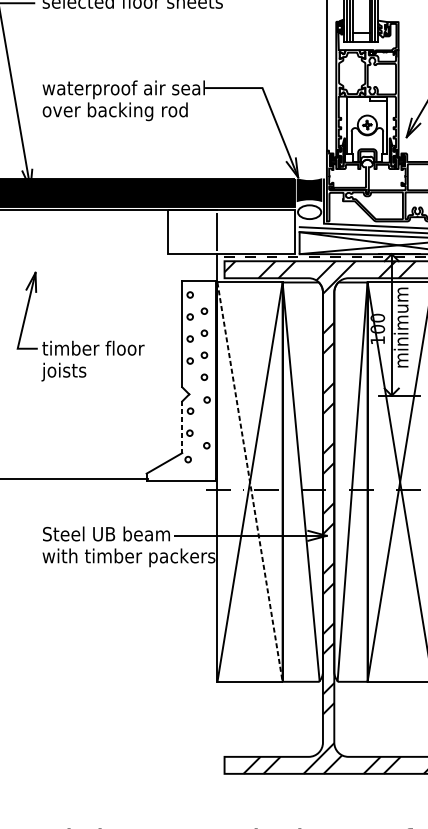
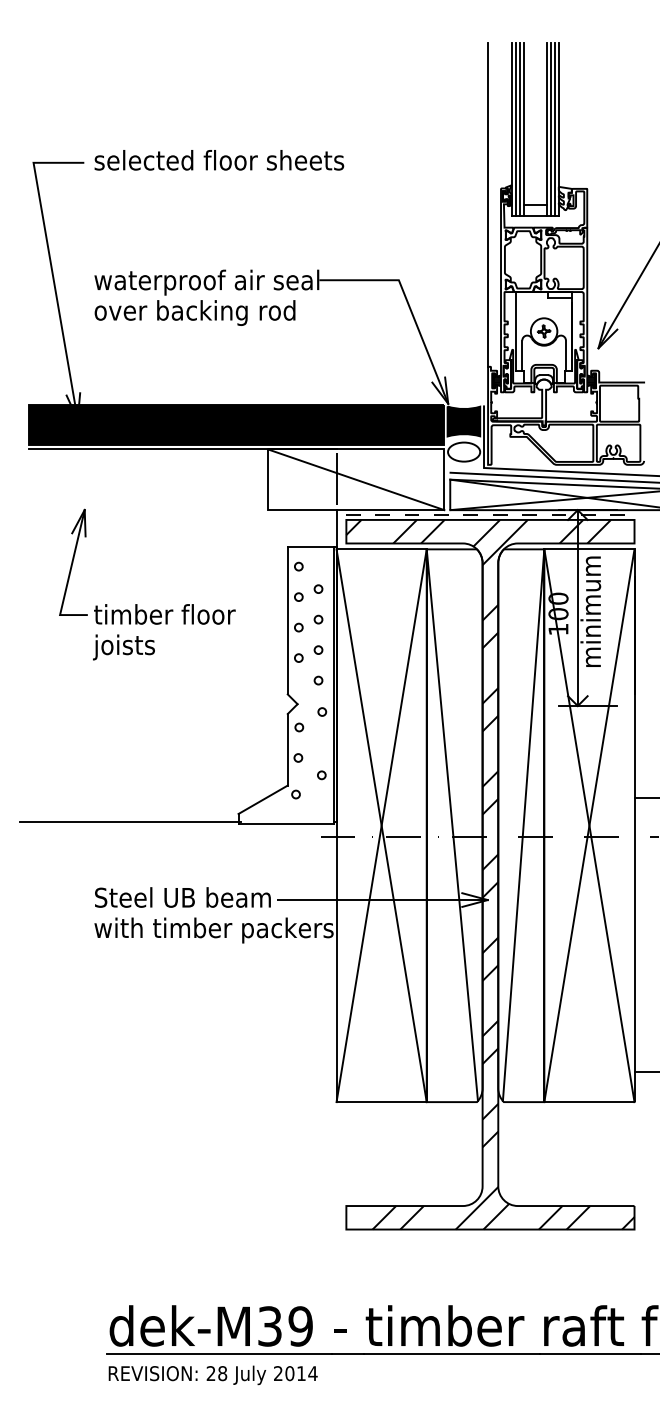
line: (231, 232) -> (355, 479), added
part: (73, 341) -> (137, 604), moved
line: (182, 427) -> (287, 749), dashed -> solid
line: (249, 482) -> (381, 826), dashed -> solid

